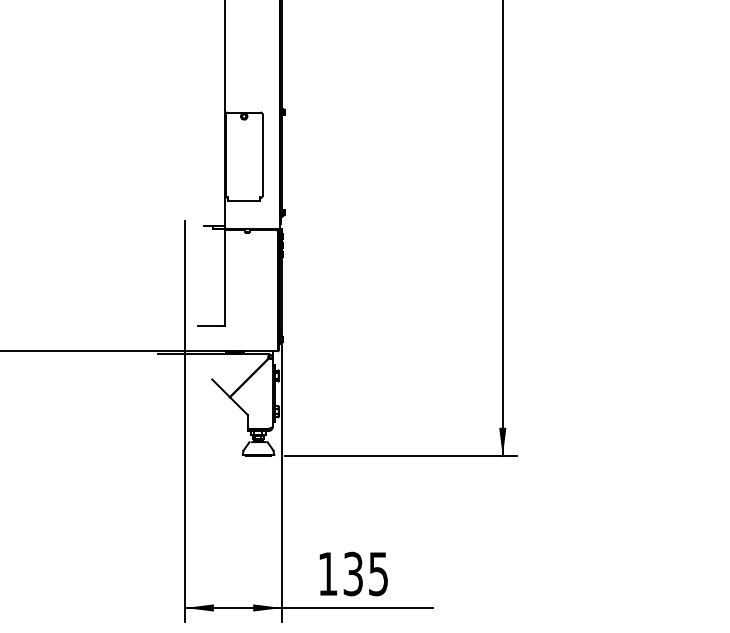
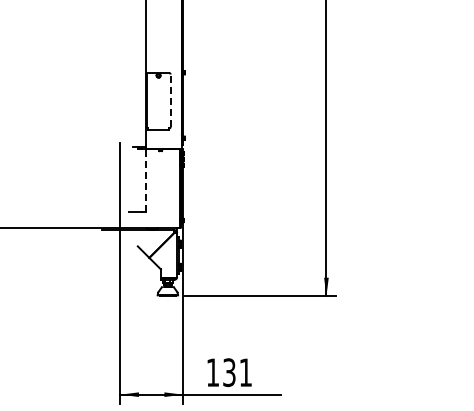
line: (262, 154) -> (170, 100), solid -> dashed
line: (225, 276) -> (146, 179), solid -> dashed
text: (378, 573) -> (245, 372), 135 -> 131

